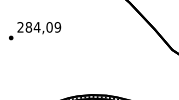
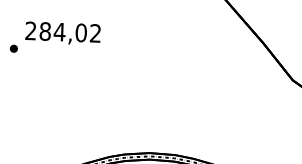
text: (57, 27) -> (94, 33), 284,09 -> 284,02

